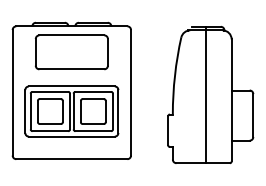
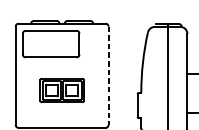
part: (71, 52) -> (50, 44), moved
line: (131, 92) -> (108, 75), solid -> dashed
part: (71, 111) -> (61, 90), size x0.6

